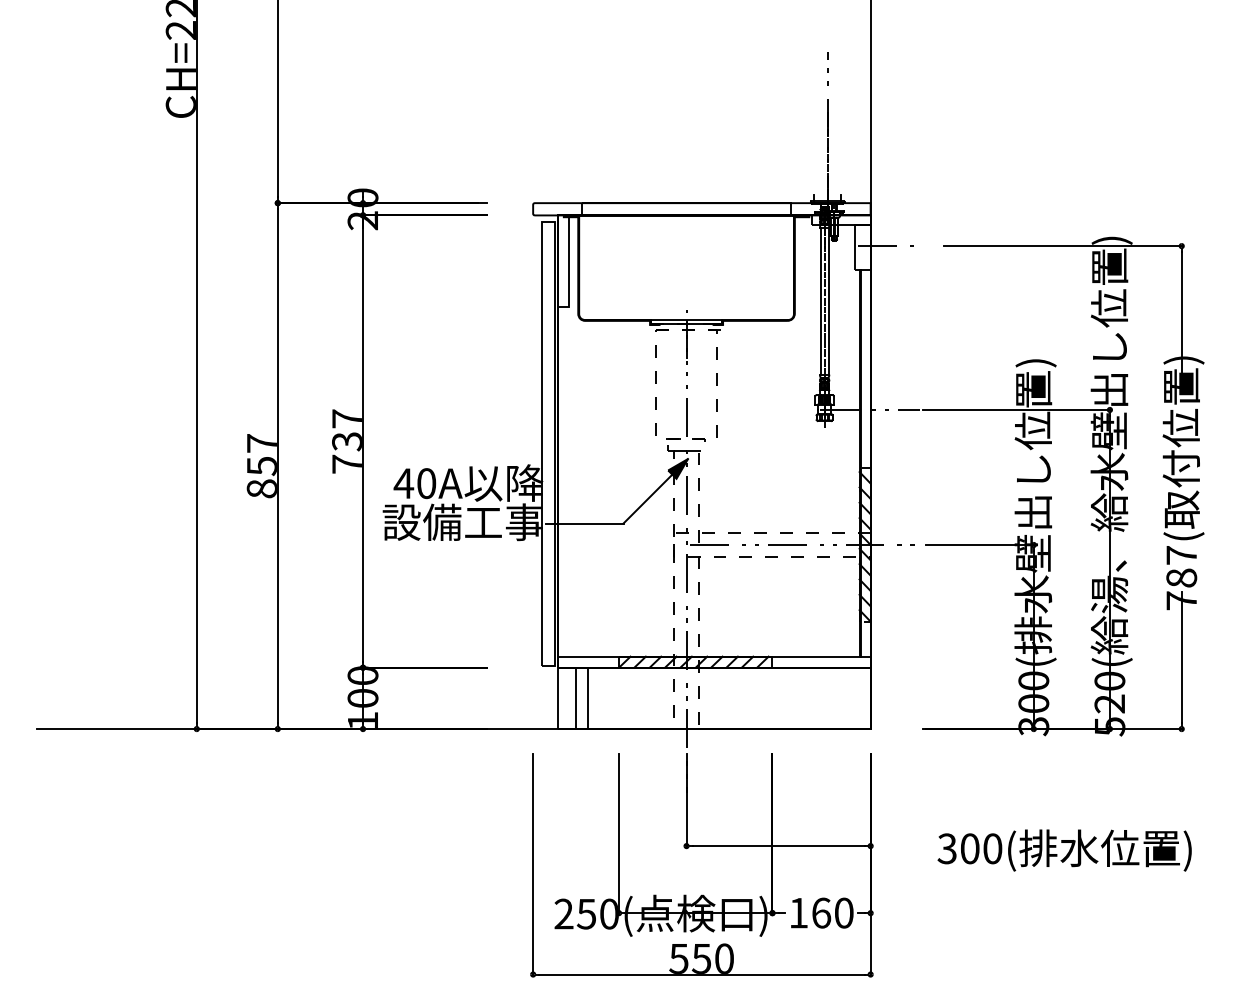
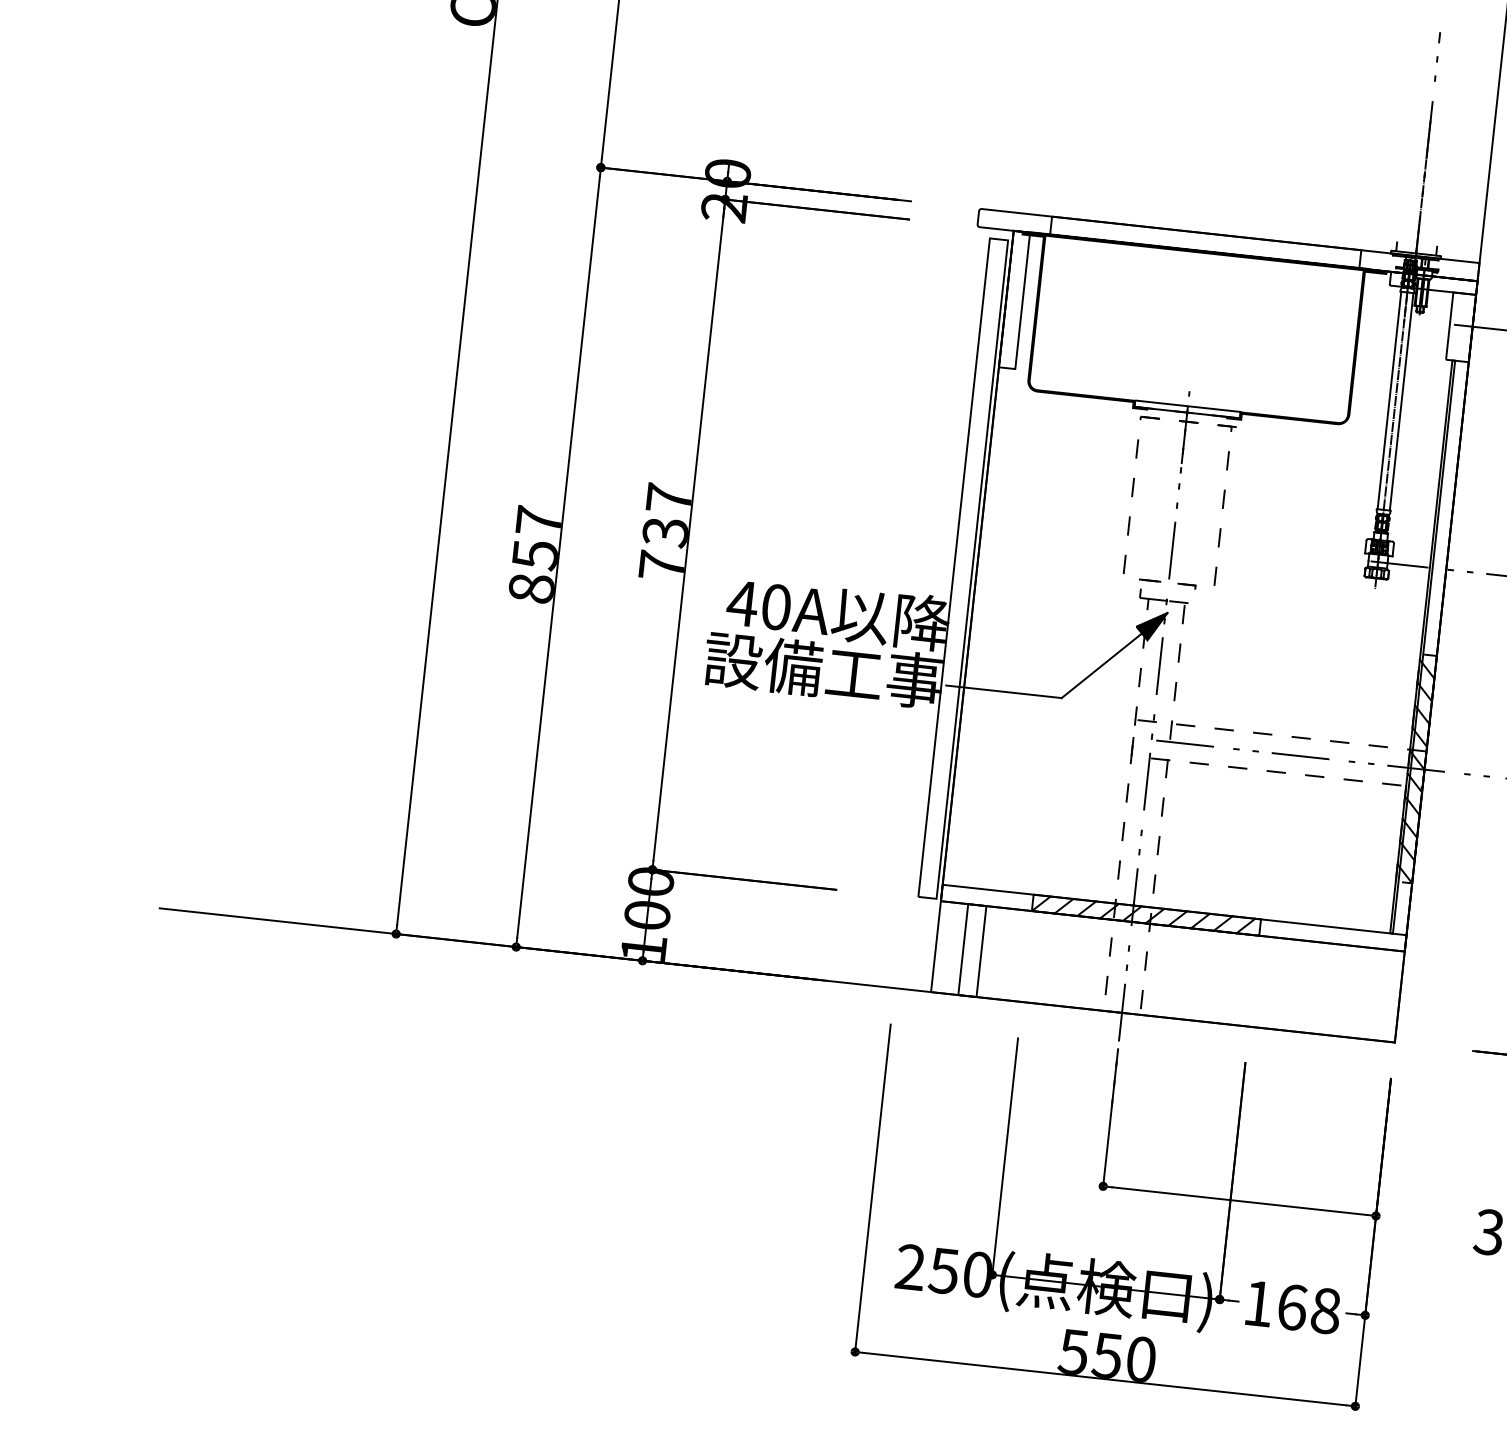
text: (843, 912) -> (1325, 1310), 160 -> 168

